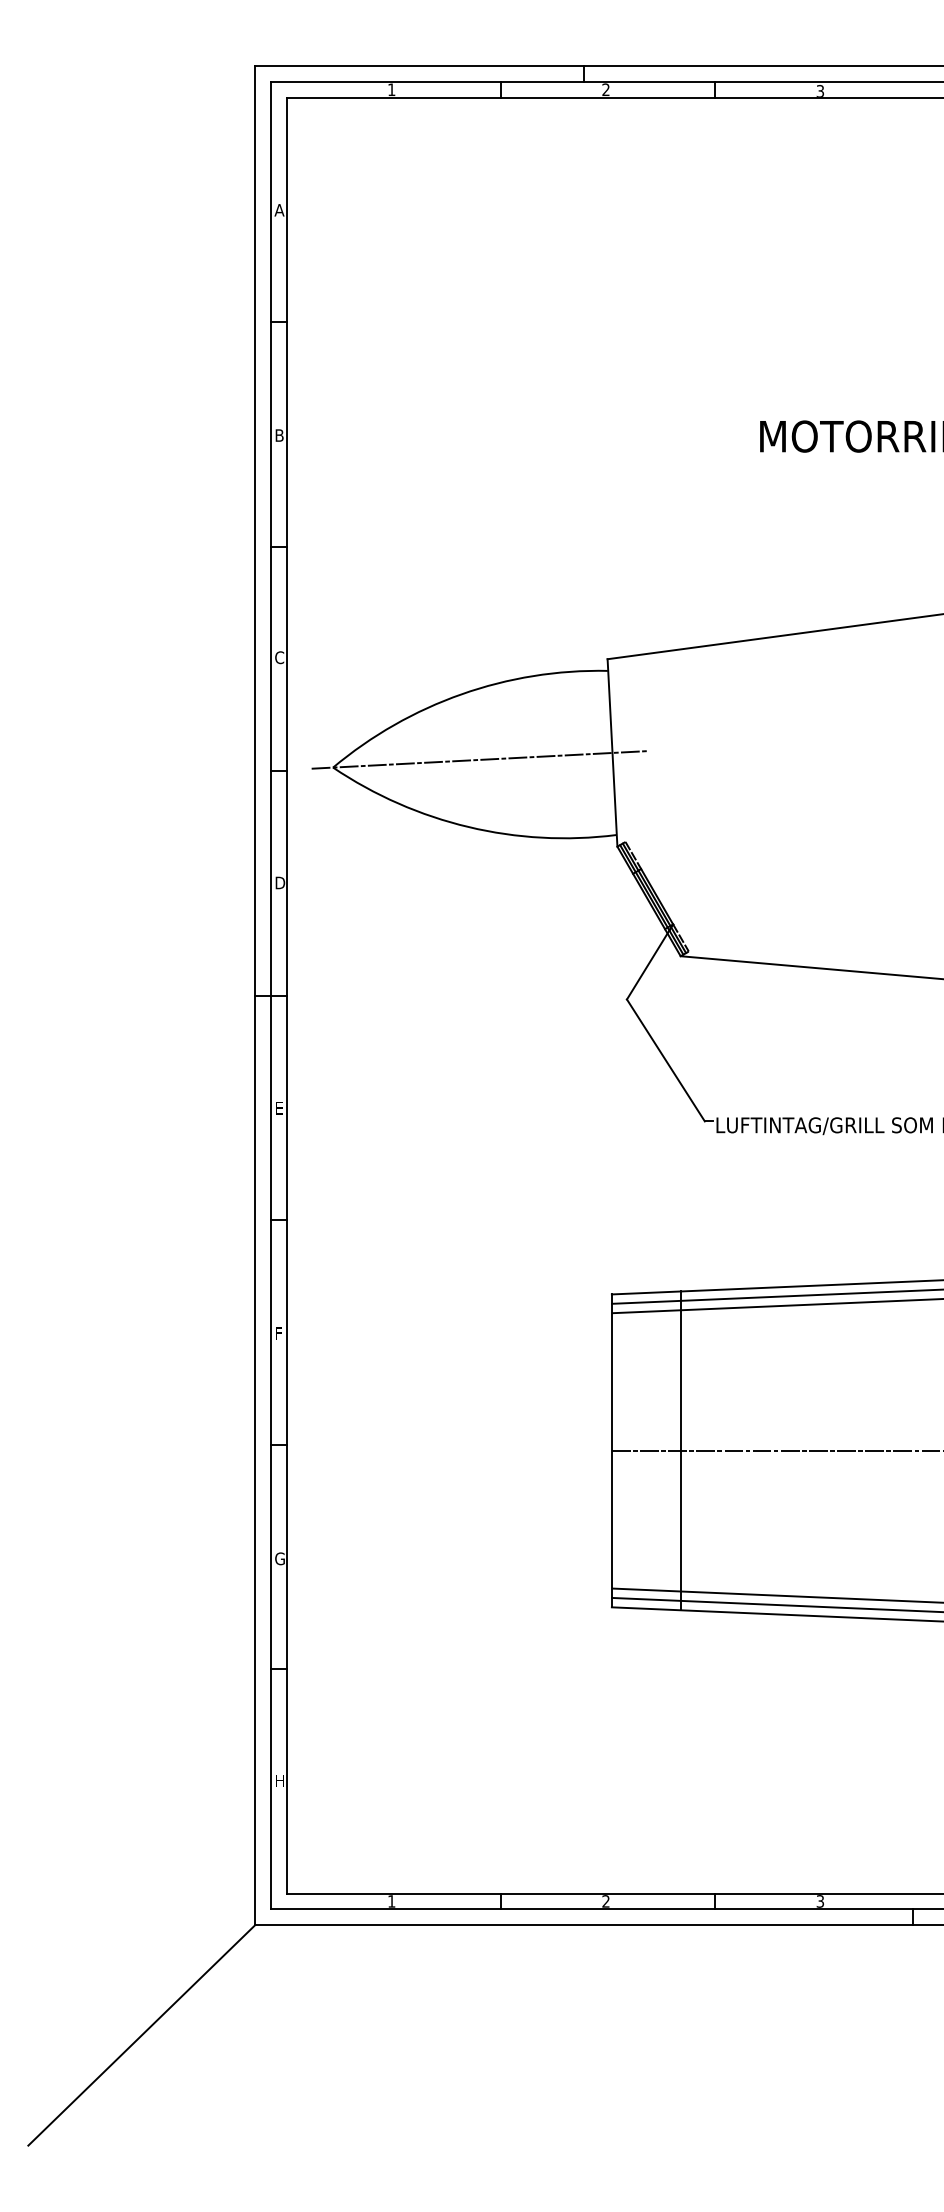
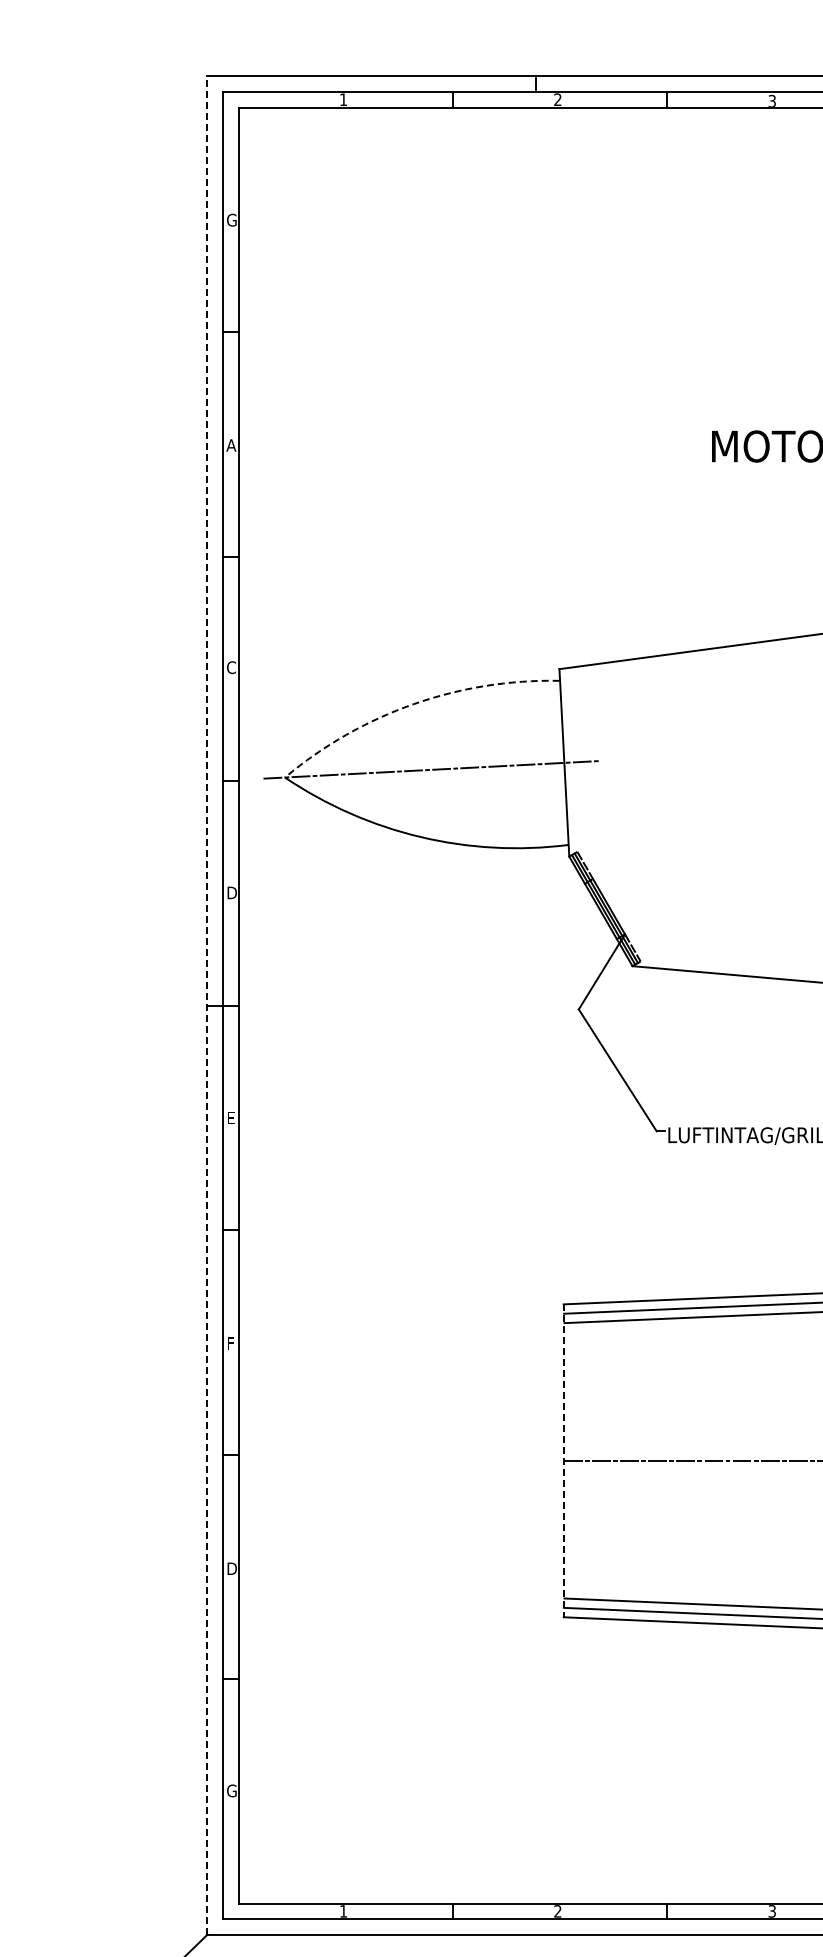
text: (279, 209) -> (231, 219), A -> G
text: (279, 435) -> (231, 445), B -> A
arc: (461, 694) -> (413, 704), solid -> dashed
line: (255, 995) -> (207, 1005), solid -> dashed
line: (680, 1450) -> (632, 1460), removed
line: (611, 1451) -> (563, 1461), solid -> dashed
text: (280, 1558) -> (232, 1568), G -> D
text: (279, 1780) -> (231, 1790), H -> G

